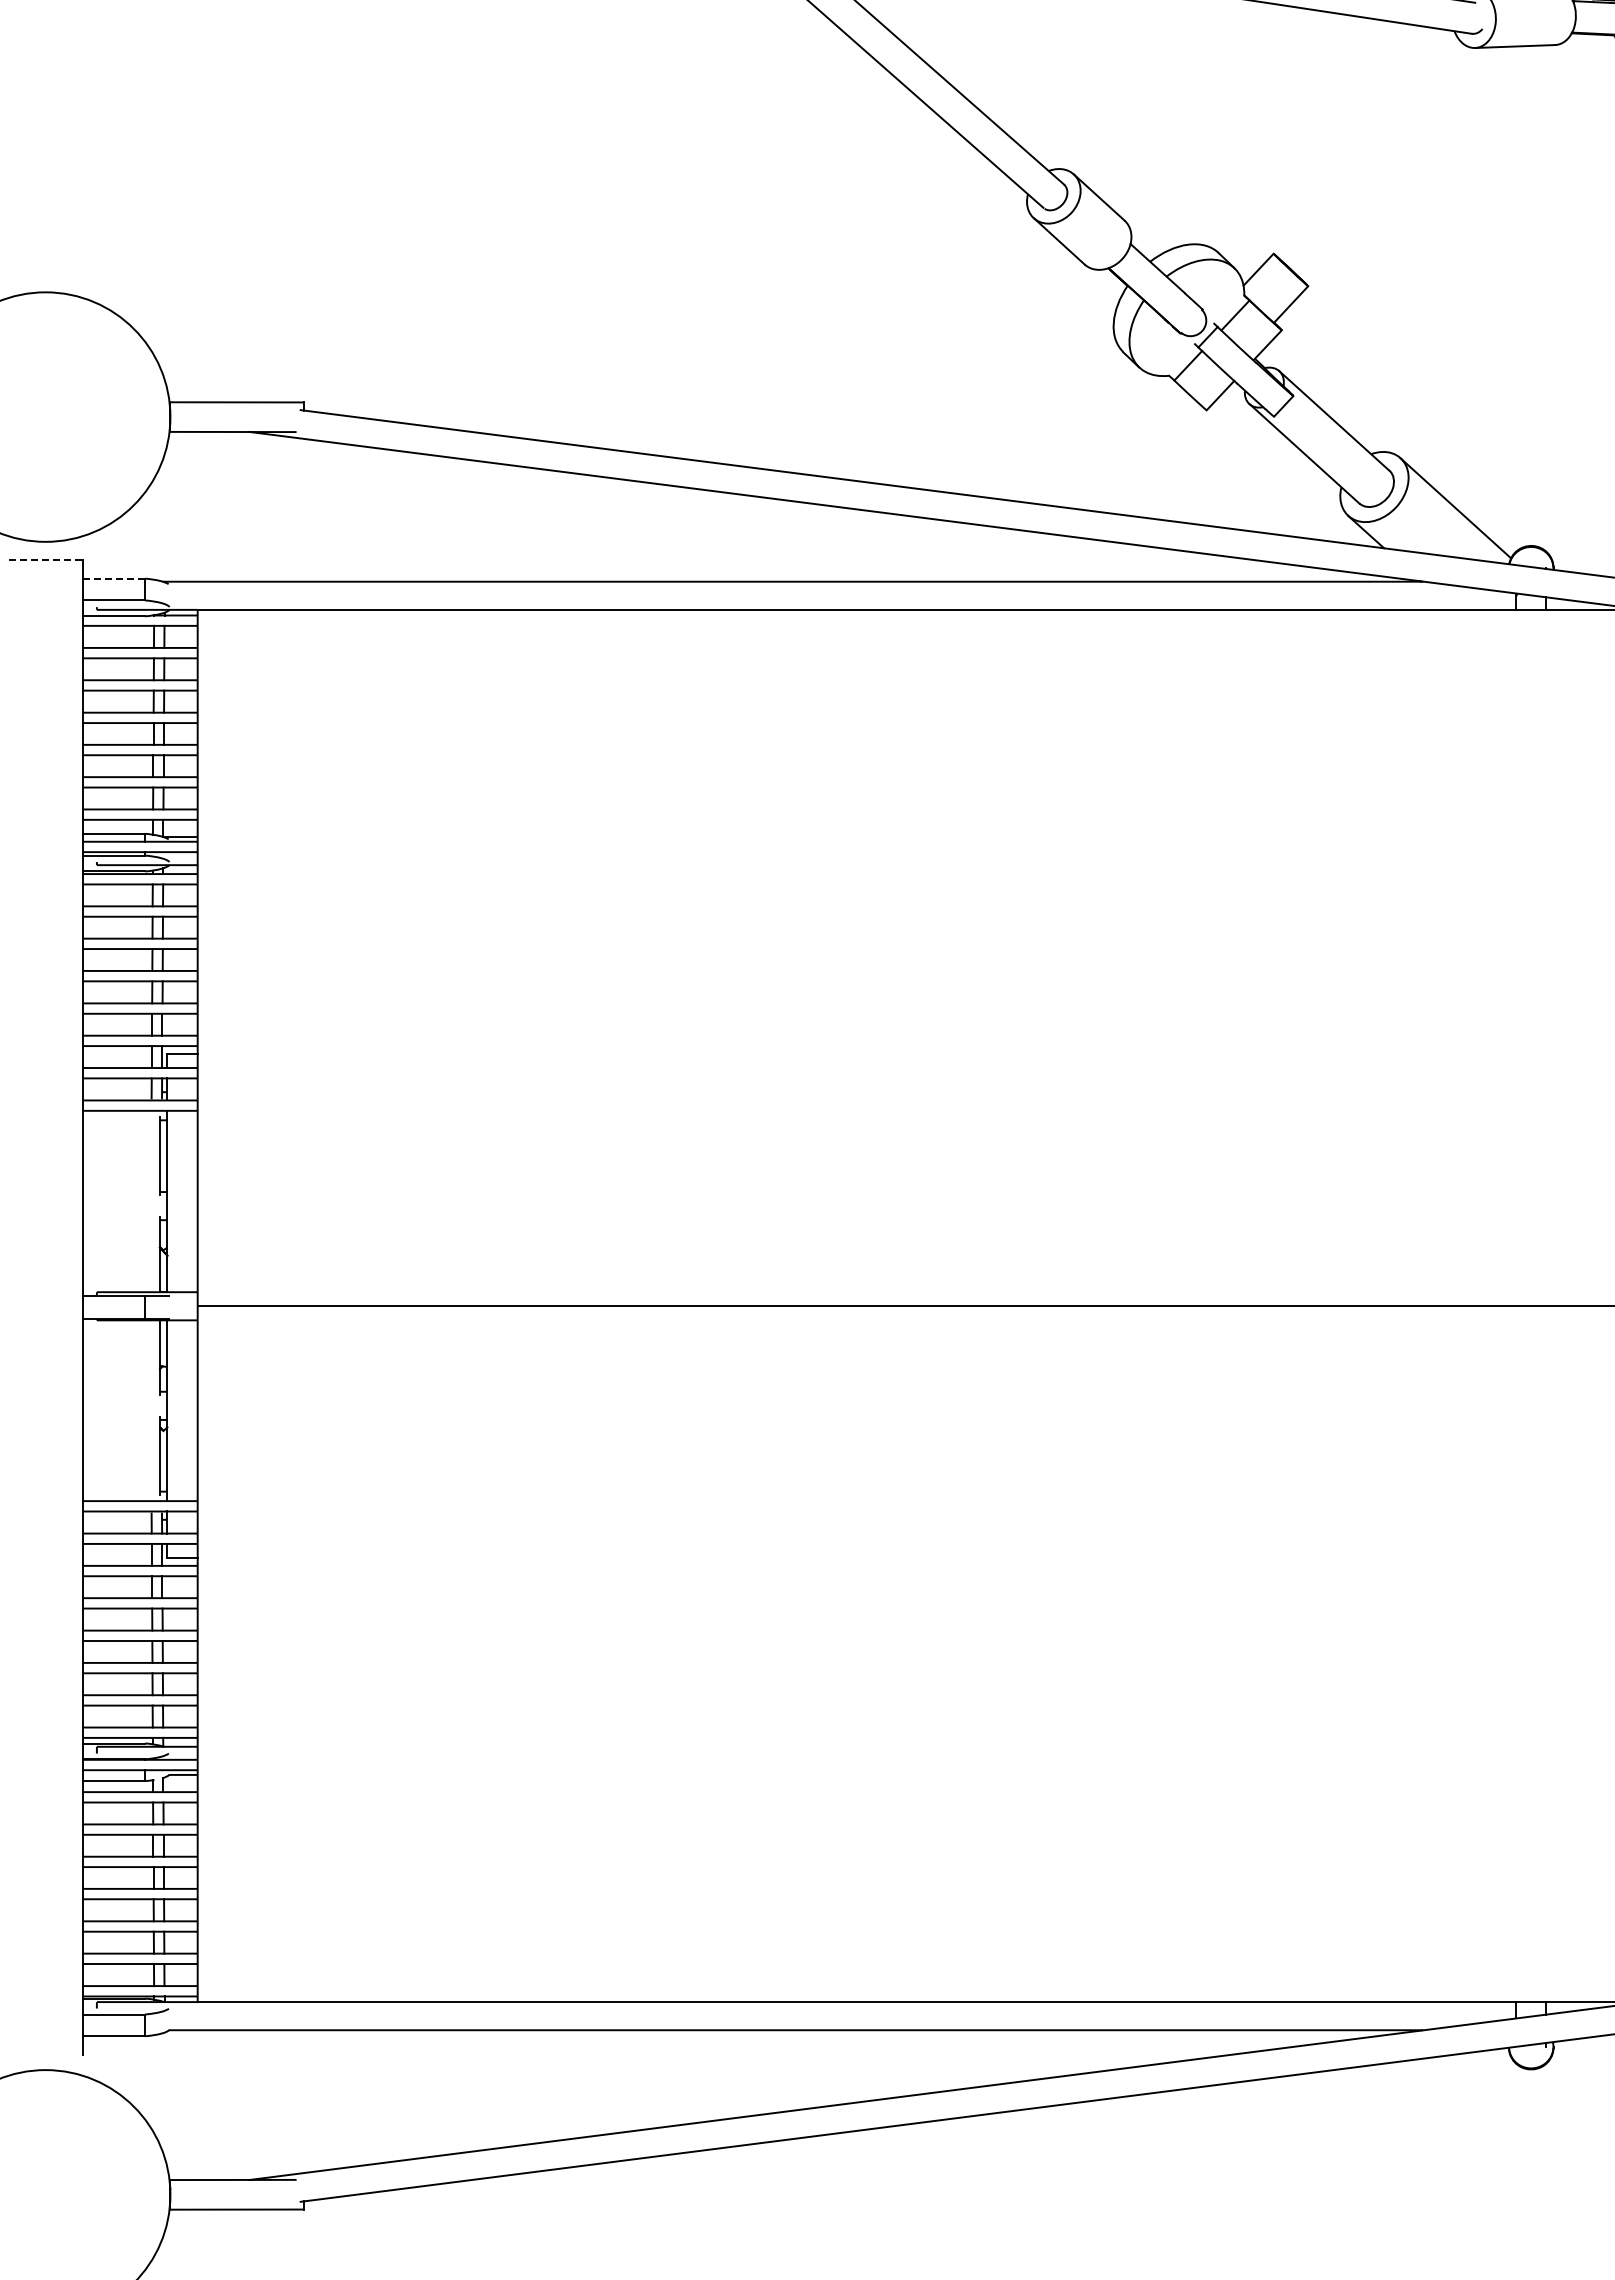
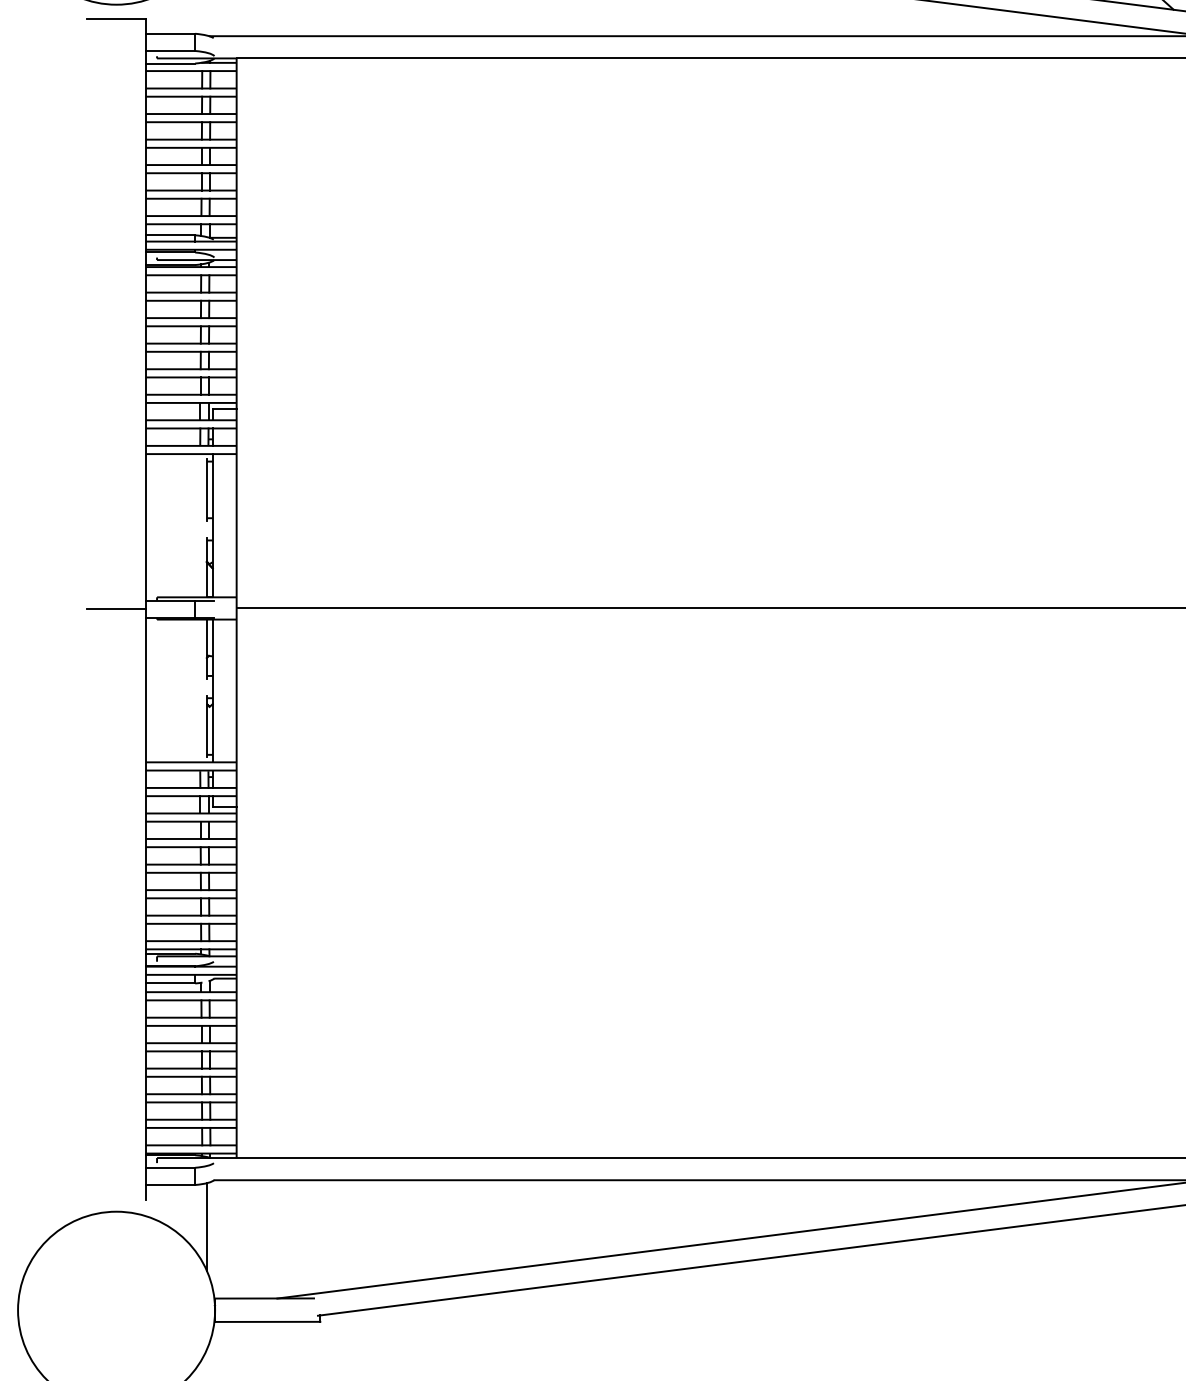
line: (46, 559) -> (117, 18), dashed -> solid
line: (113, 578) -> (170, 33), dashed -> solid
line: (45, 1307) -> (116, 609), added
line: (159, 2089) -> (206, 1227), added

